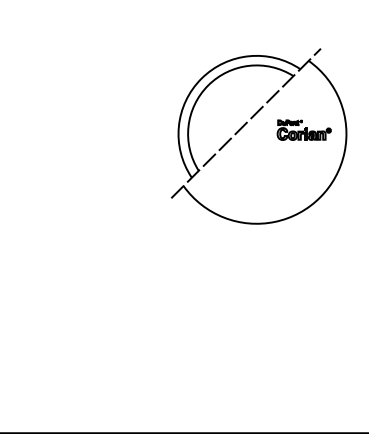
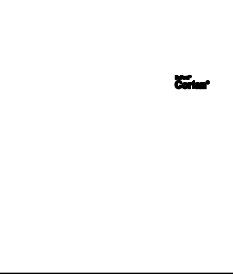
part: (247, 124) -> (156, 78), removed

